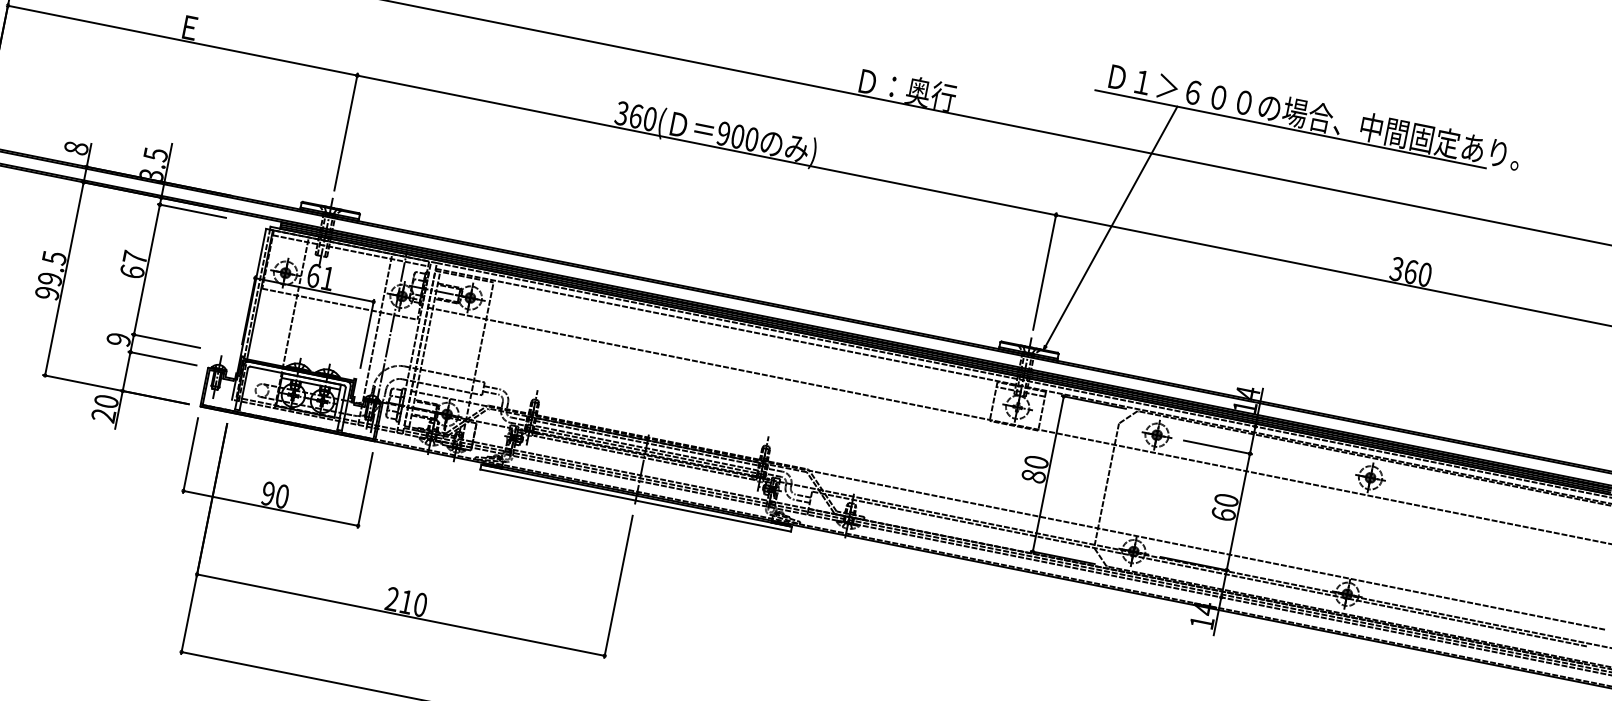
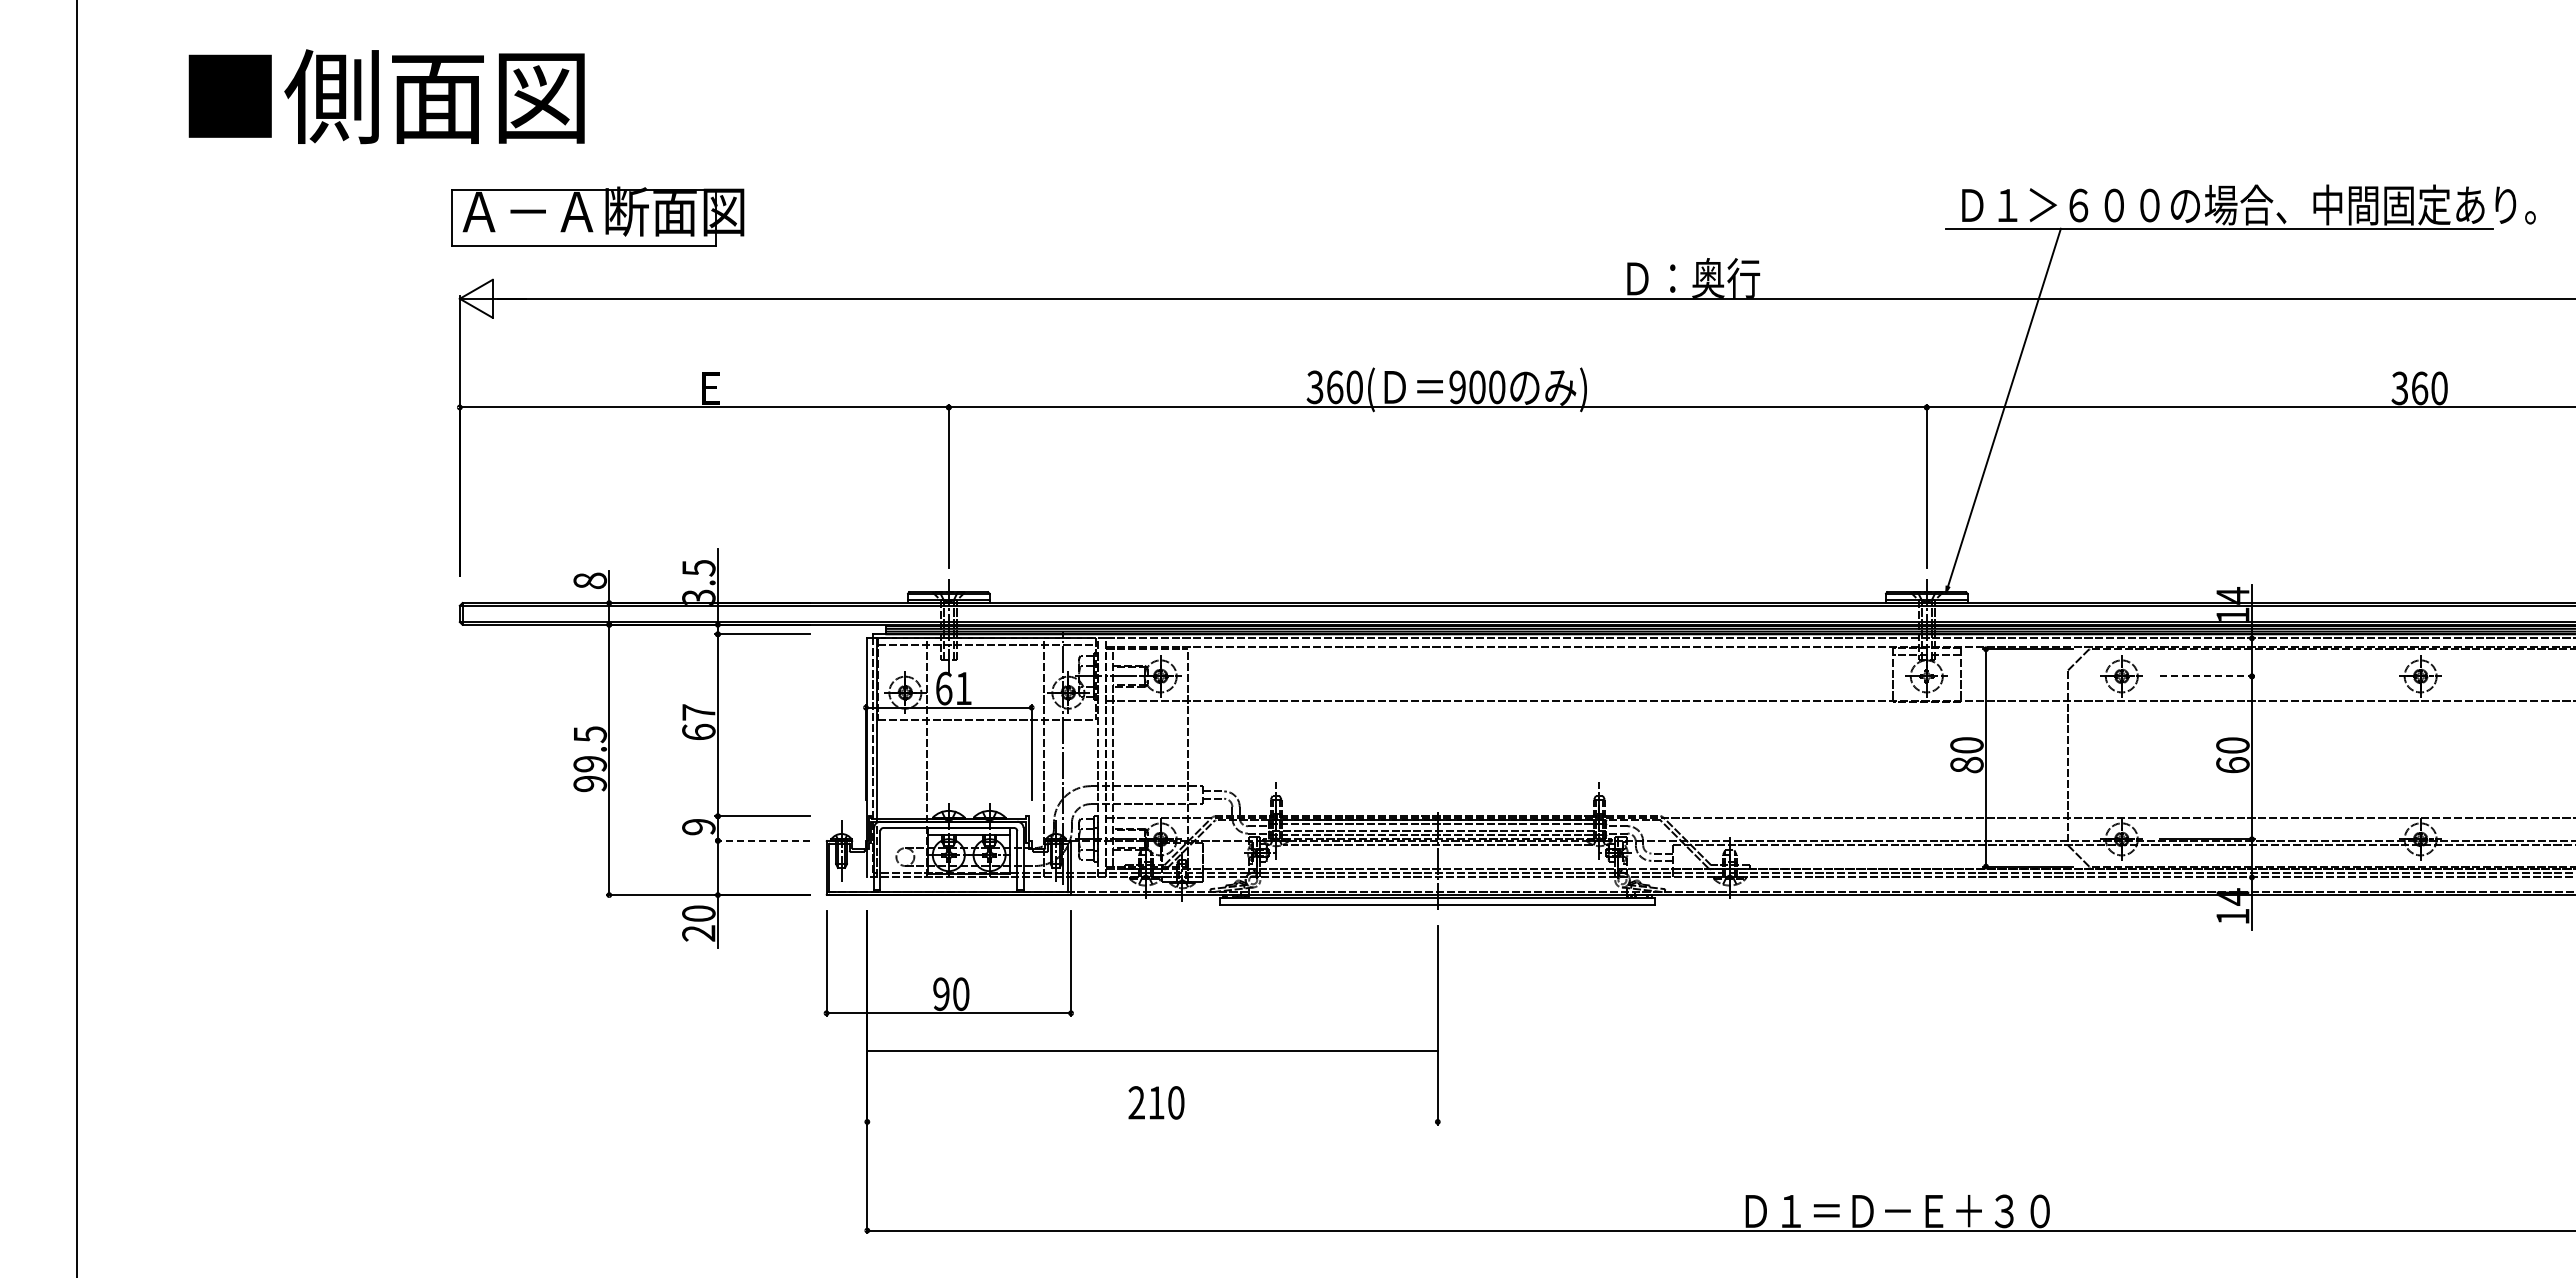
line: (162, 358) -> (762, 840), solid -> dashed
line: (1218, 447) -> (2207, 676), solid -> dashed
line: (400, 614) -> (1152, 1050), moved

